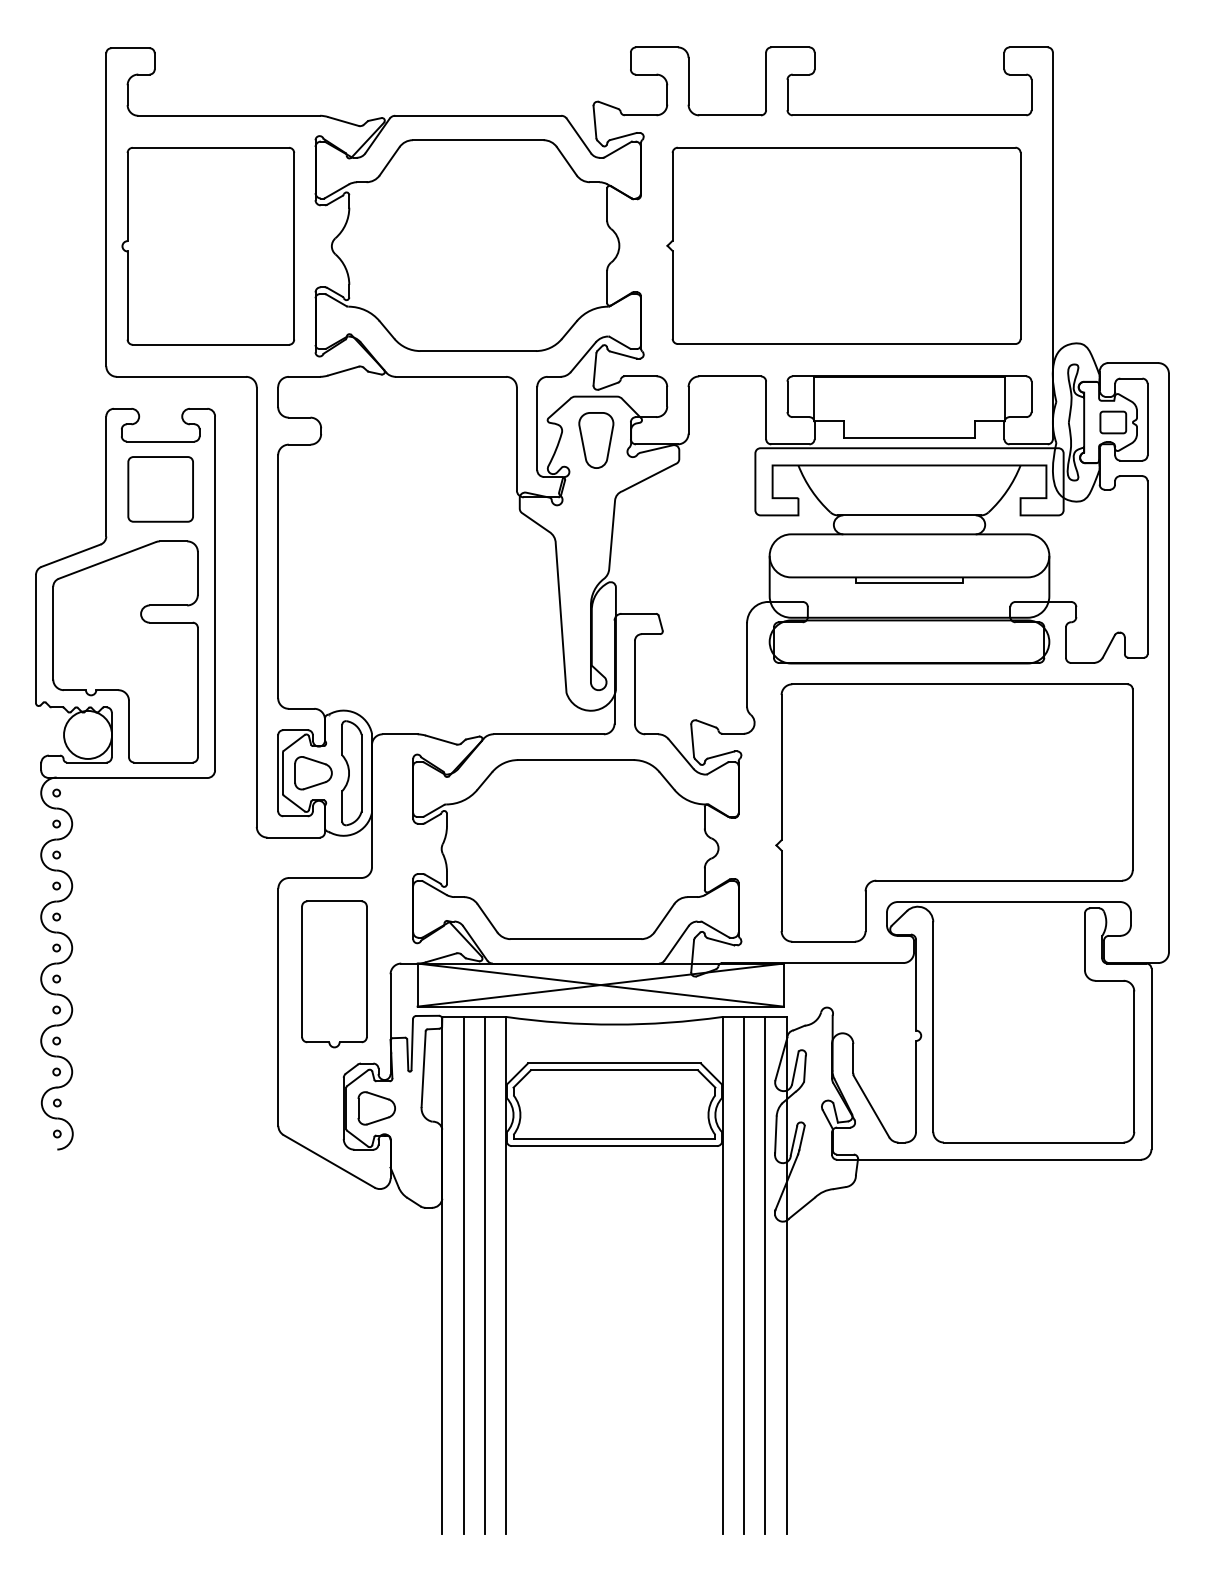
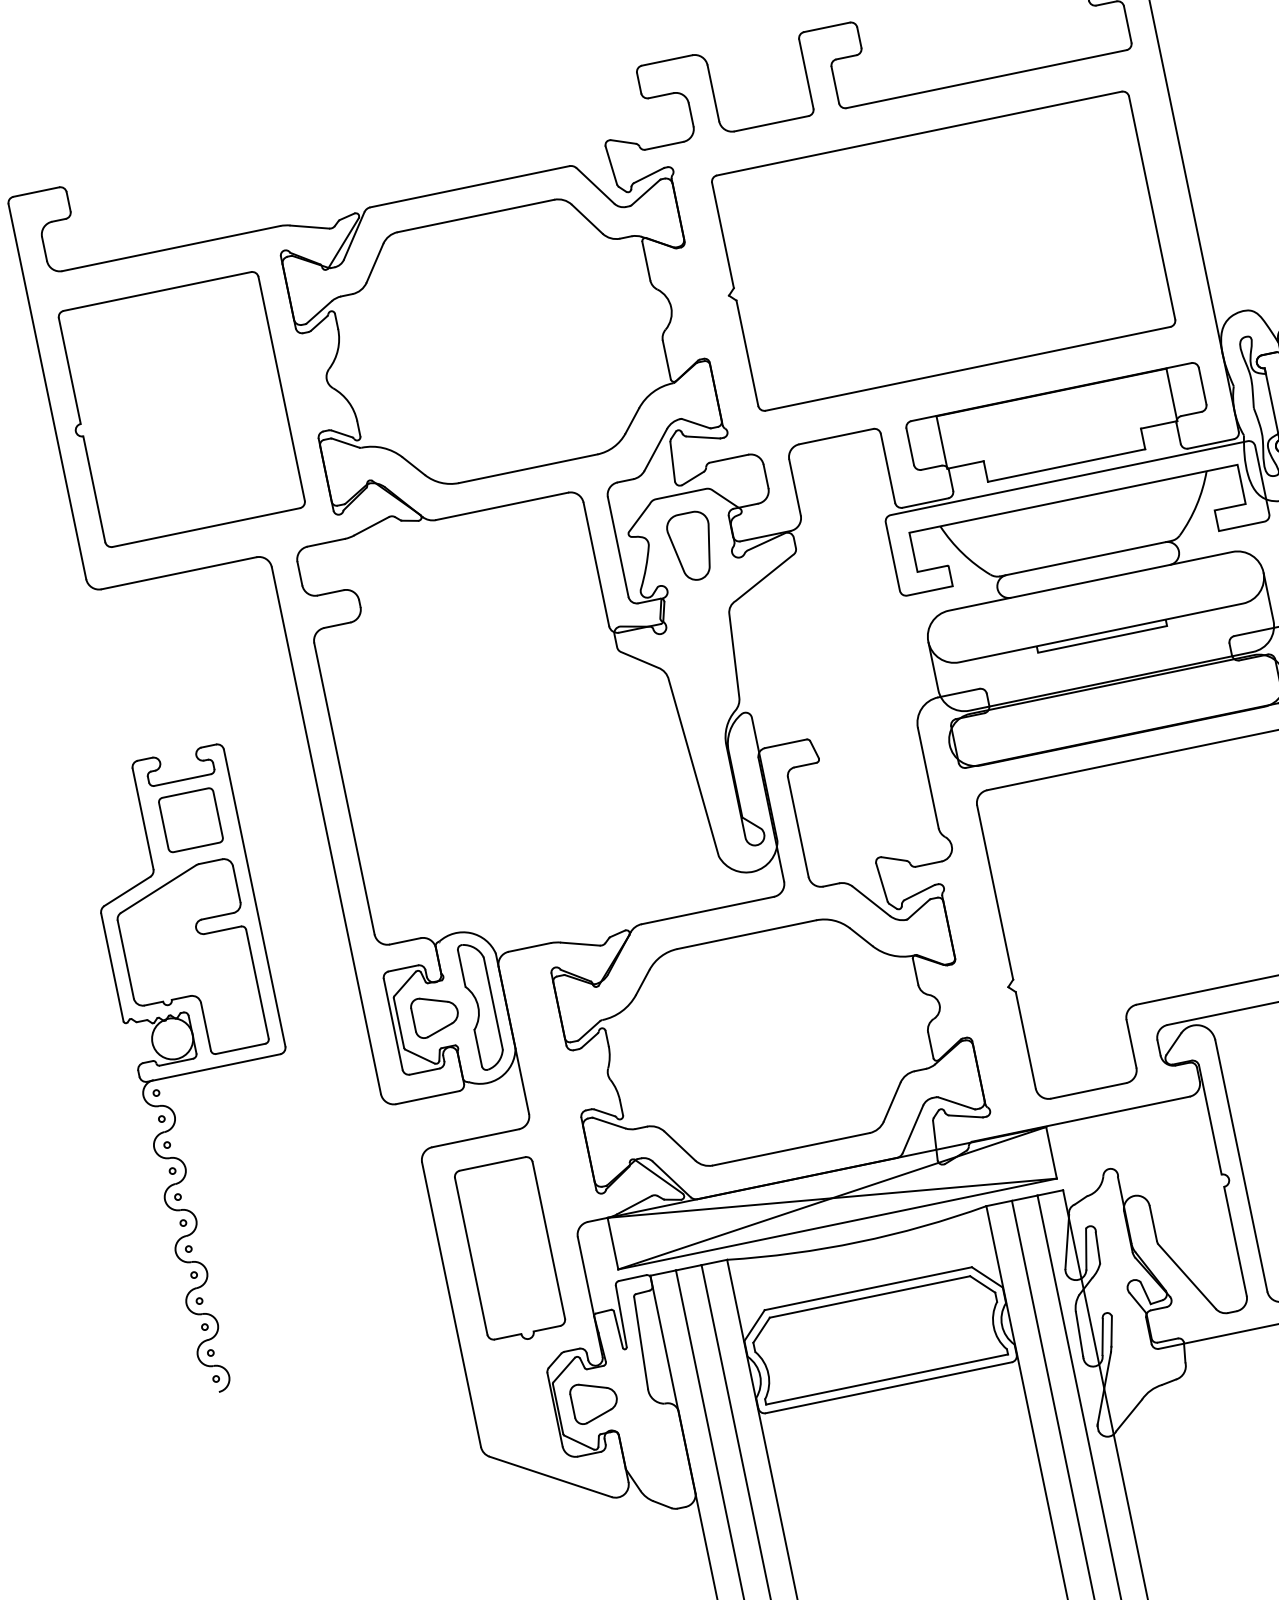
part: (125, 779) -> (211, 1069), size x0.7

